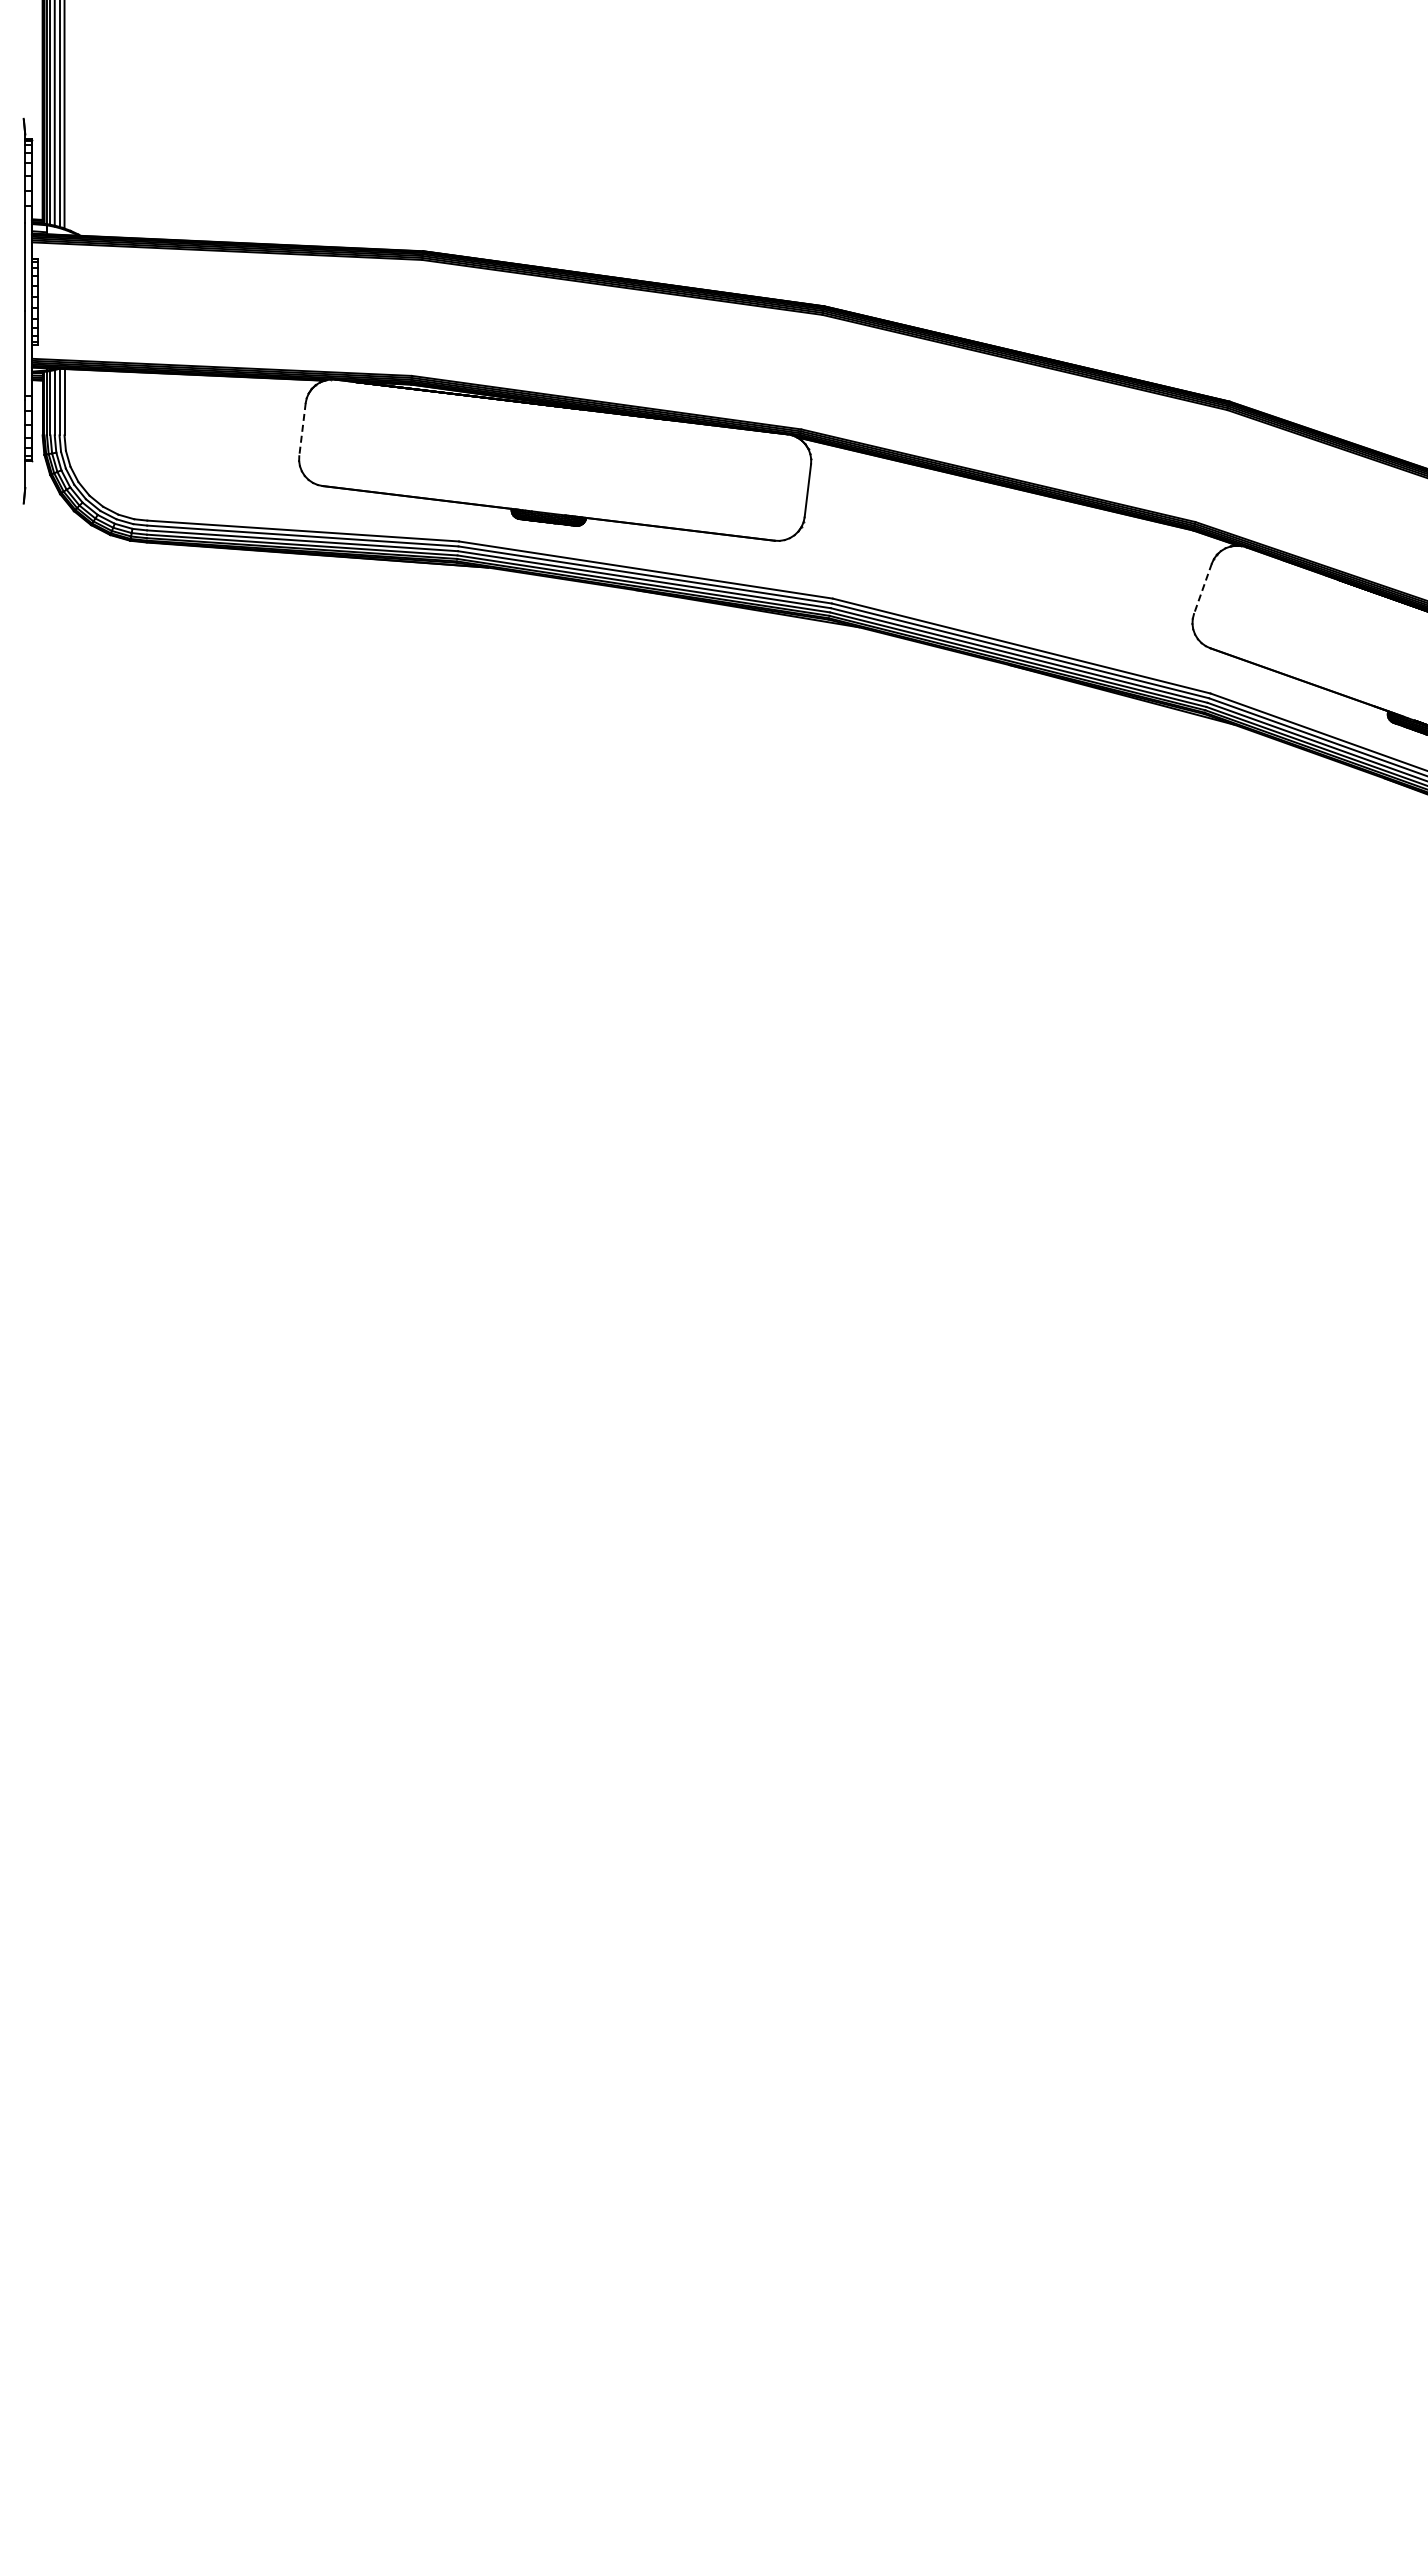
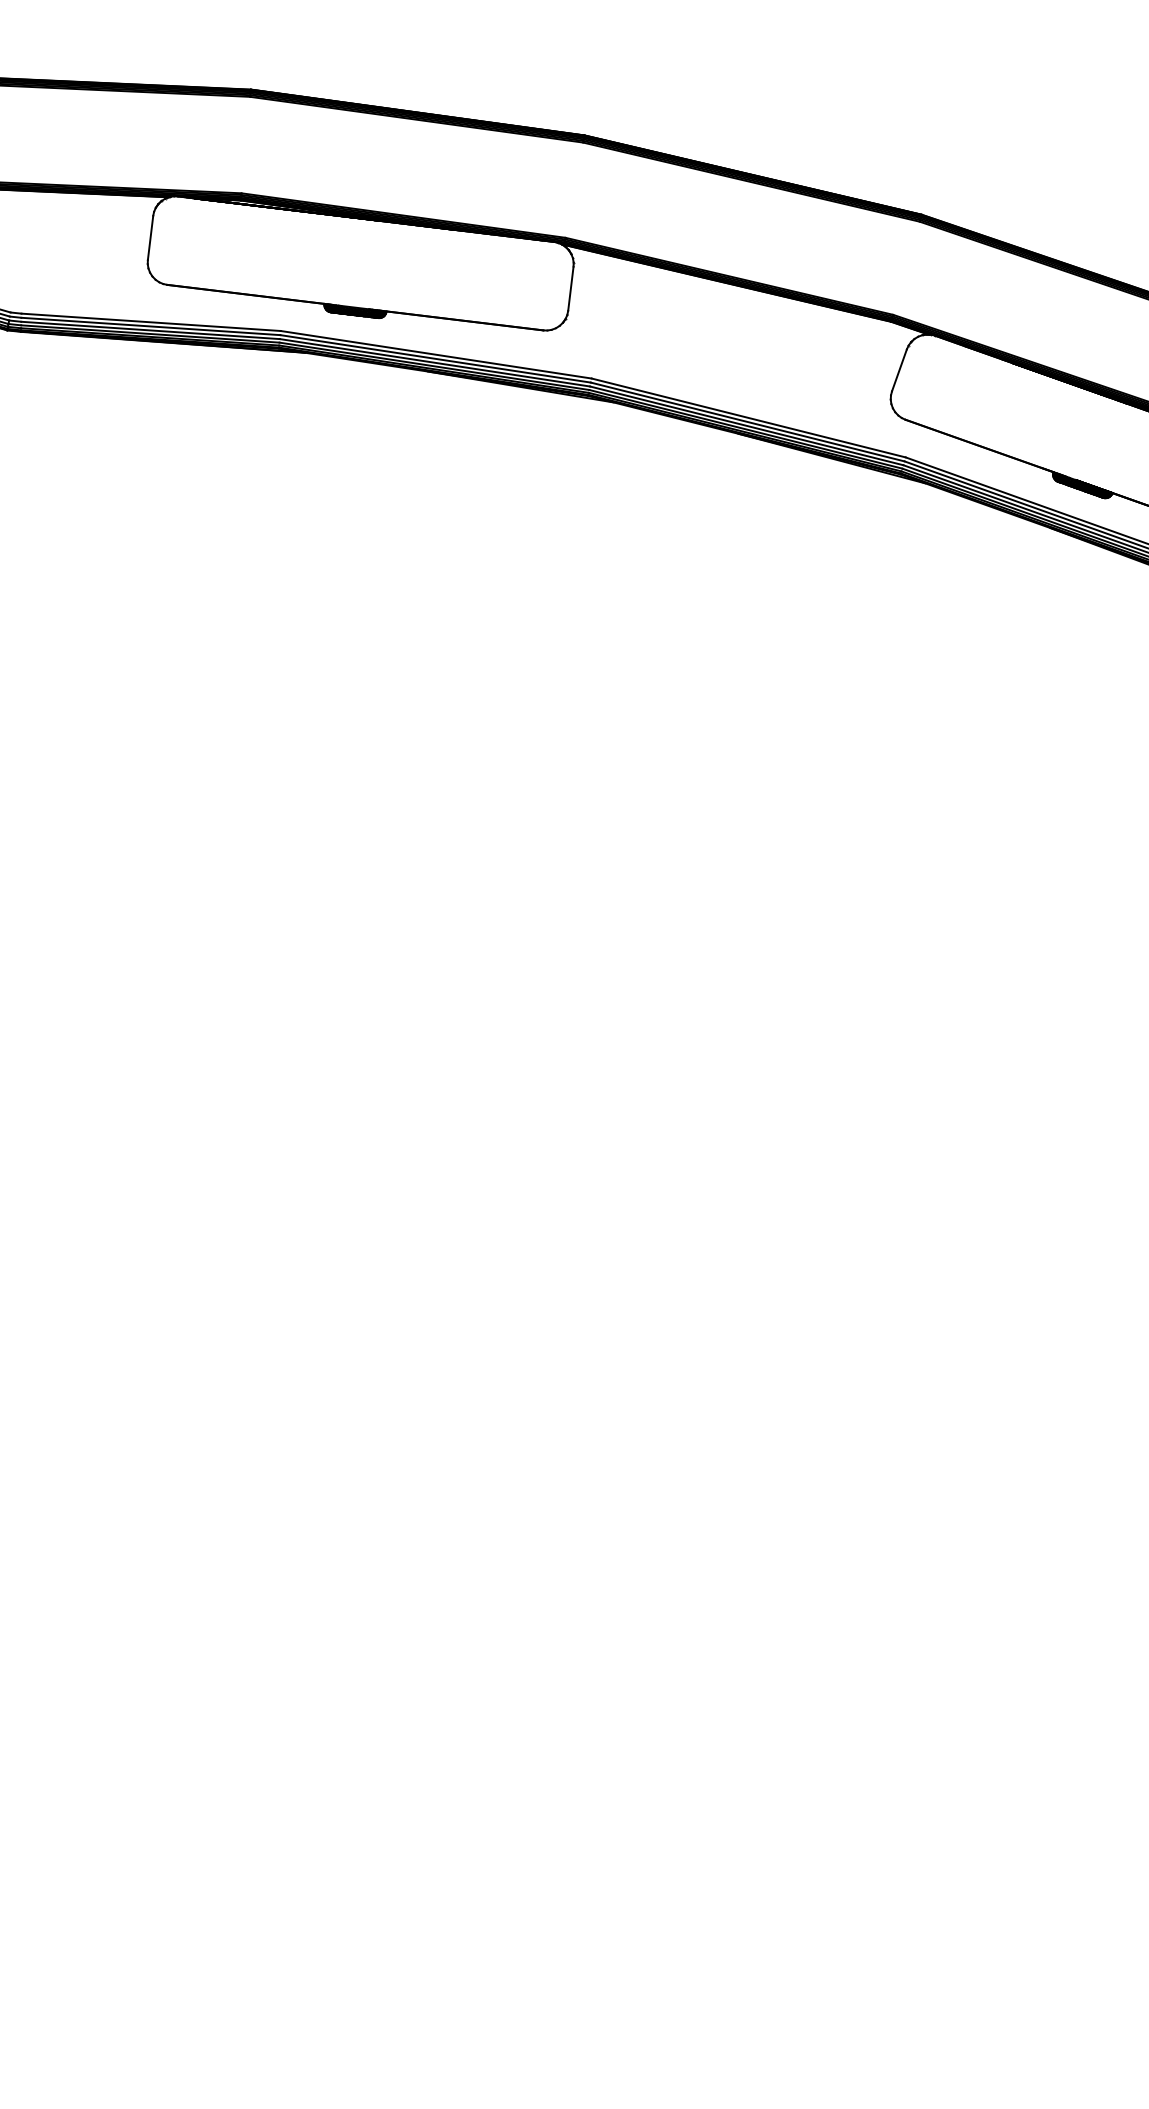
line: (302, 429) -> (150, 237), dashed -> solid
line: (1202, 588) -> (899, 370), dashed -> solid

